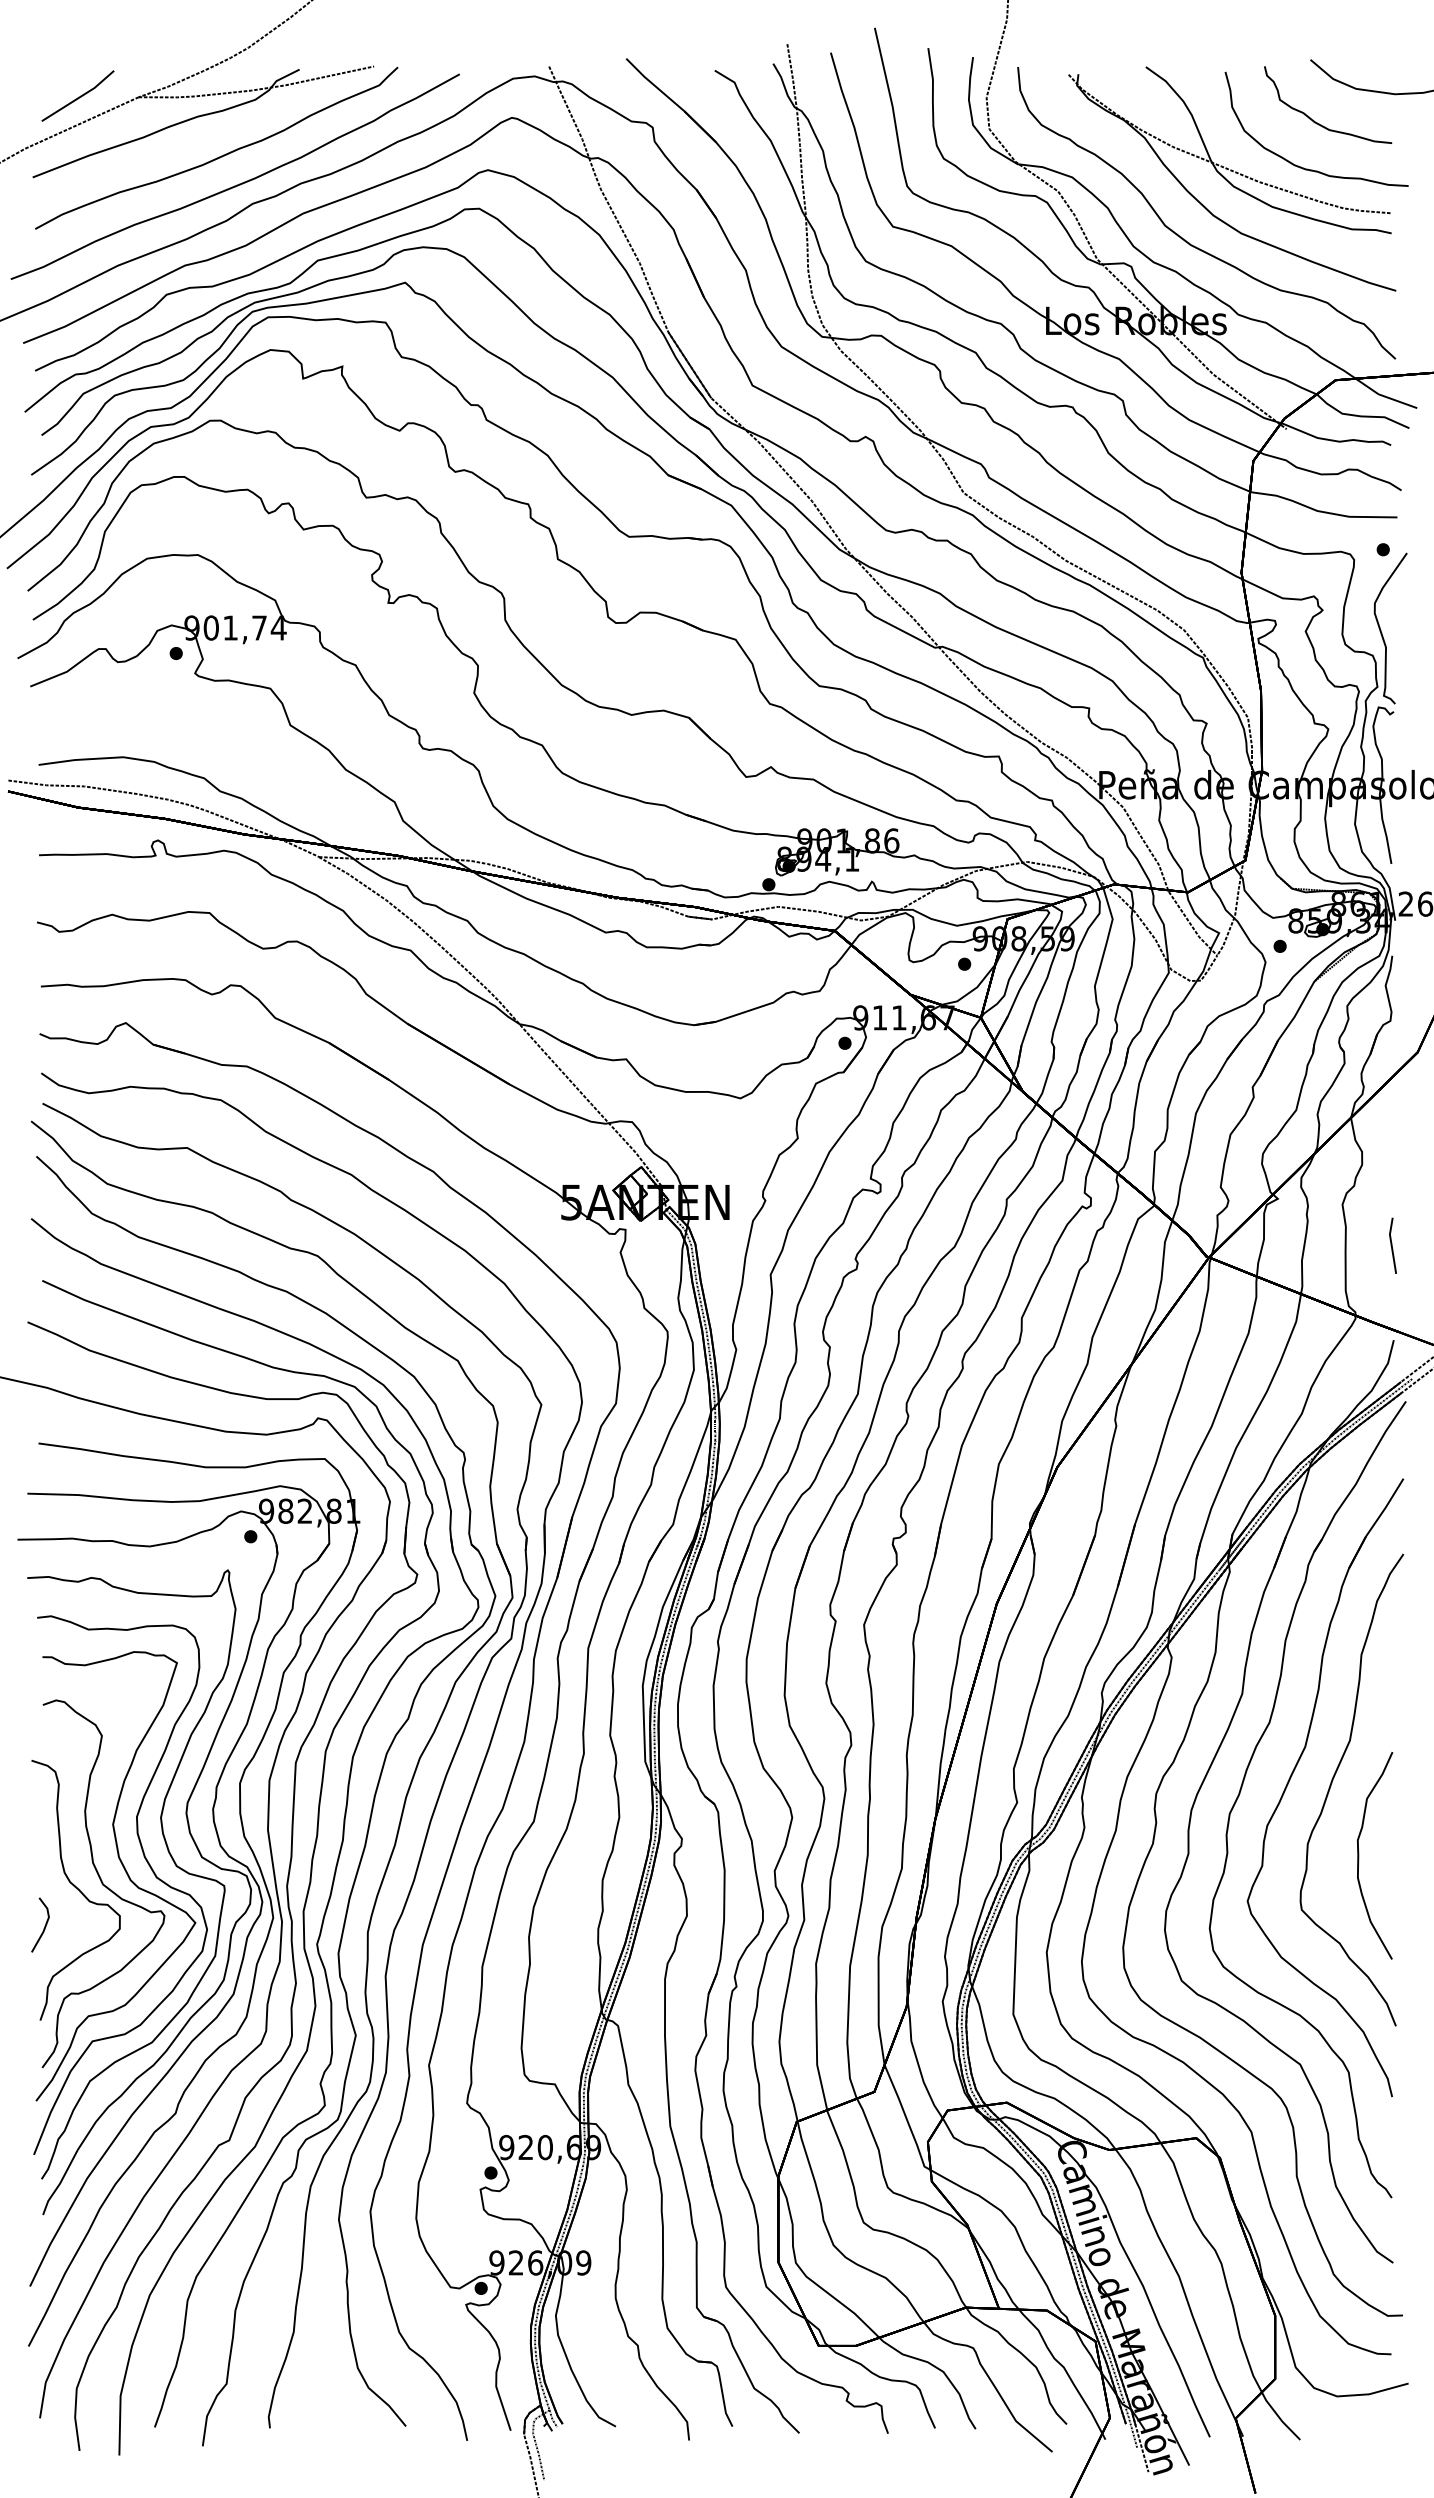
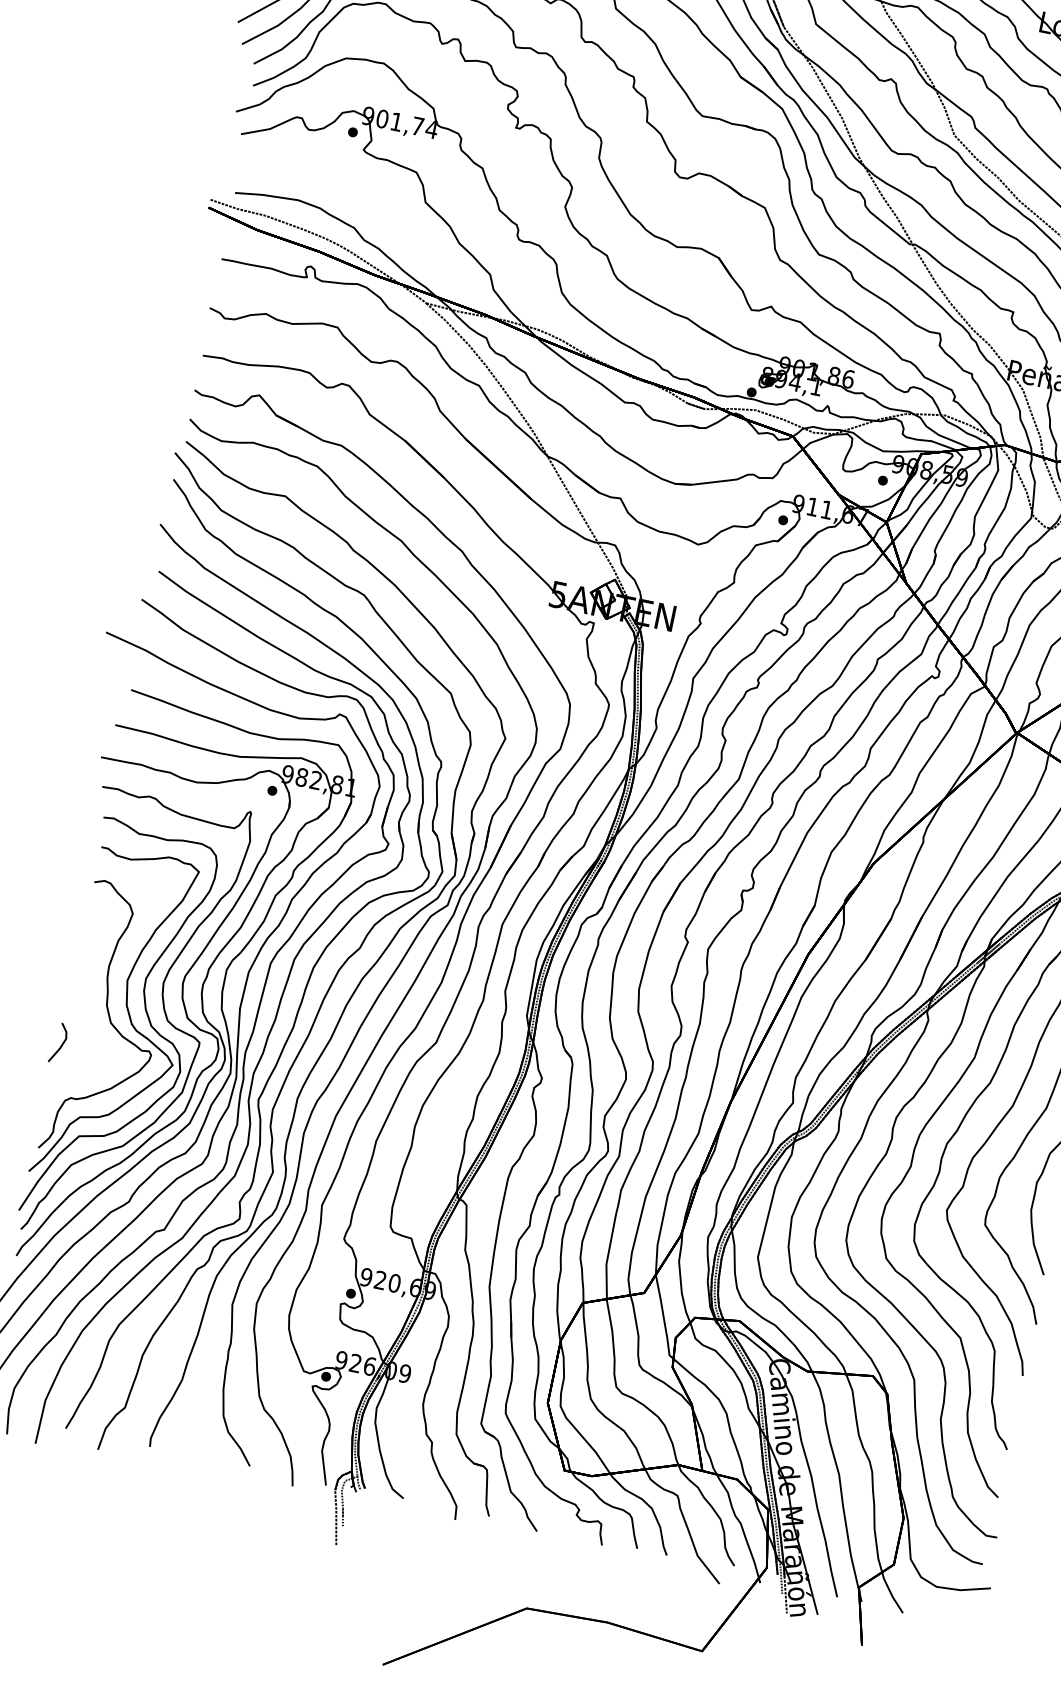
curve: (75, 1888) -> (90, 1021), removed

